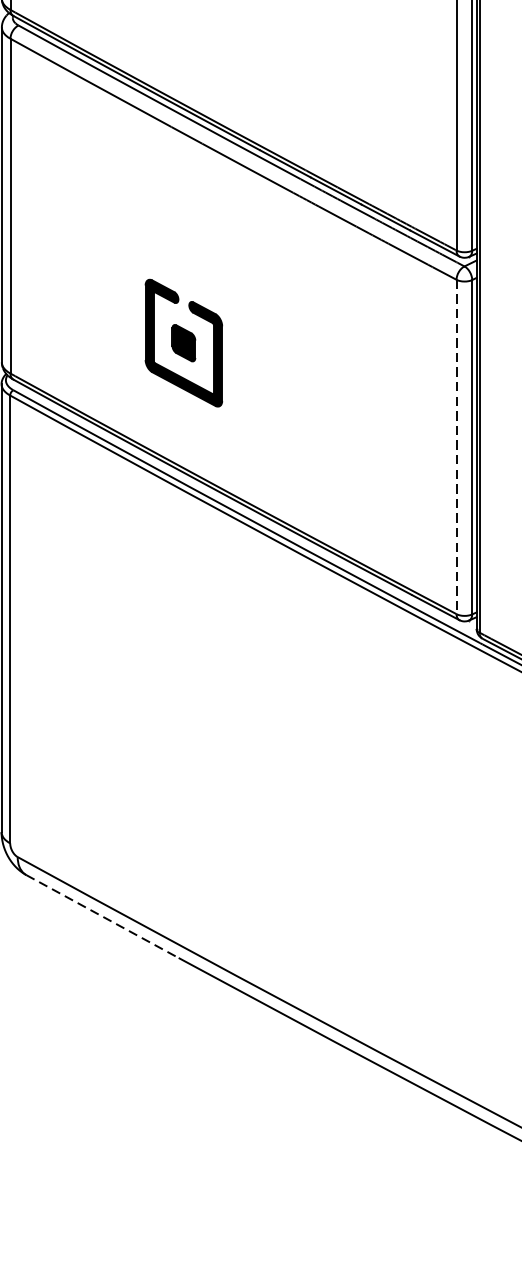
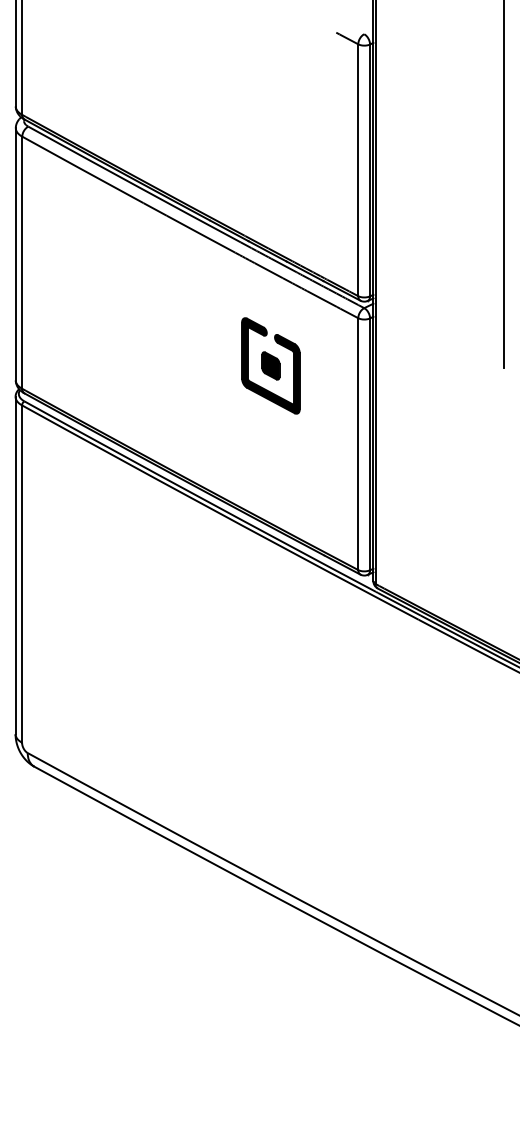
part: (183, 342) -> (270, 365), moved
line: (456, 447) -> (358, 444), dashed -> solid
line: (103, 917) -> (92, 798), dashed -> solid

